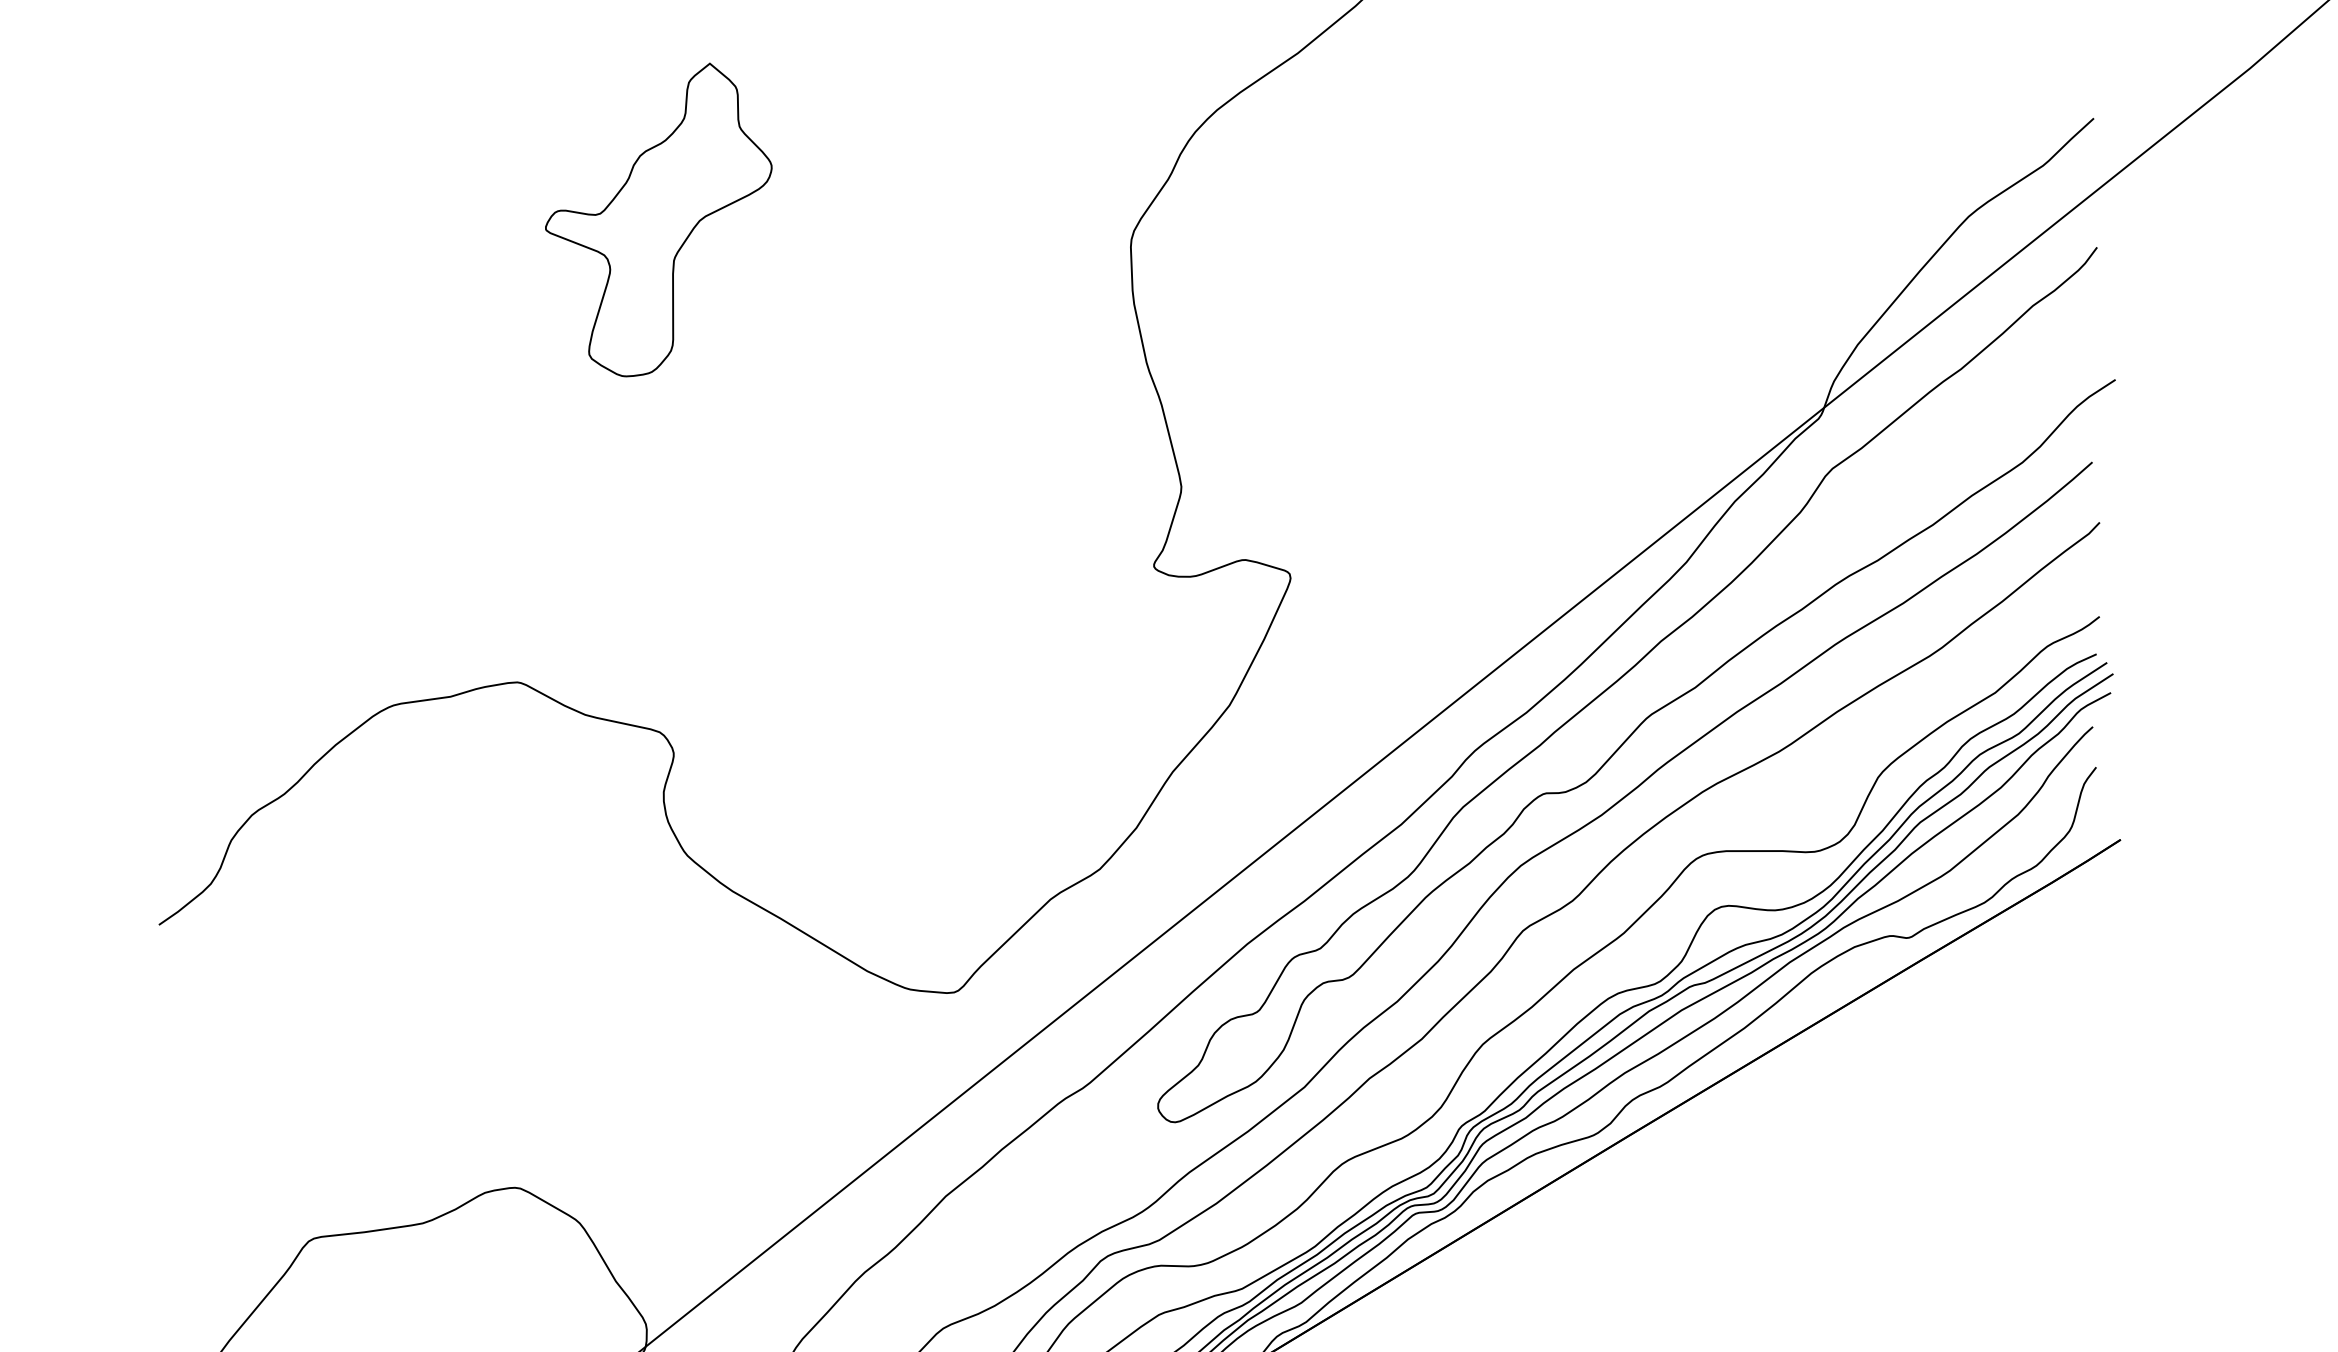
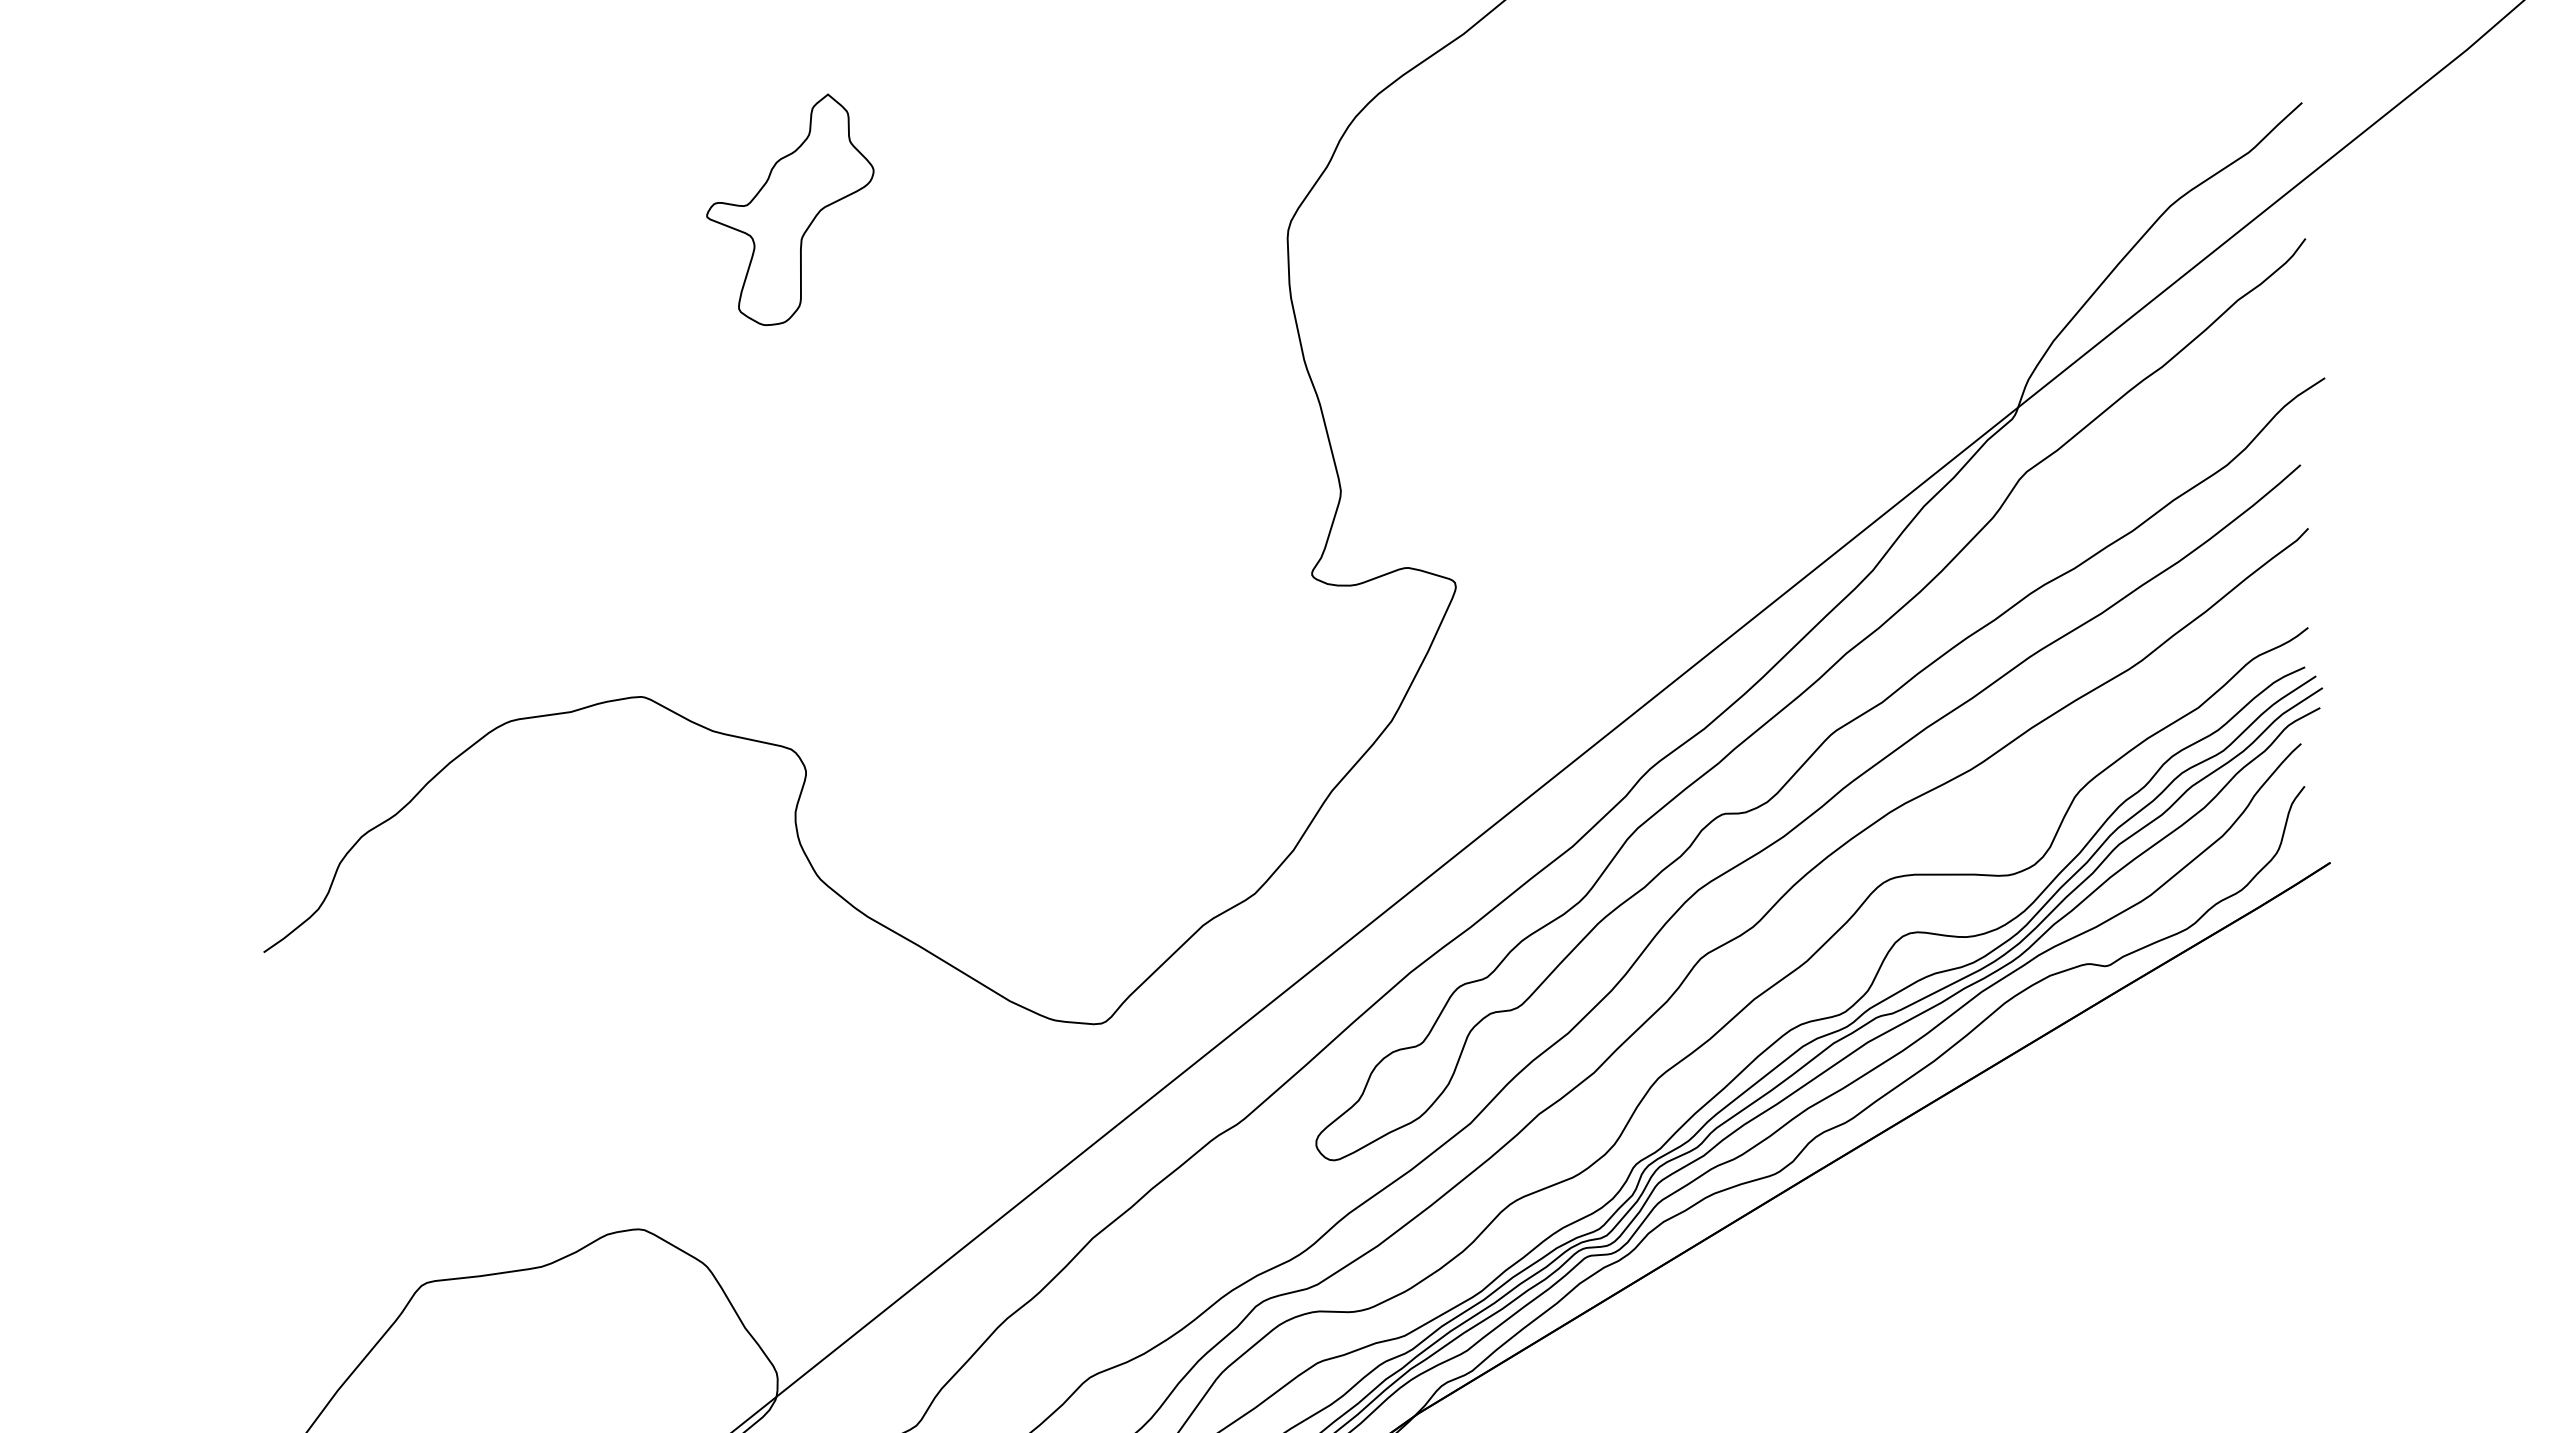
part: (658, 219) -> (790, 209), size x0.7

